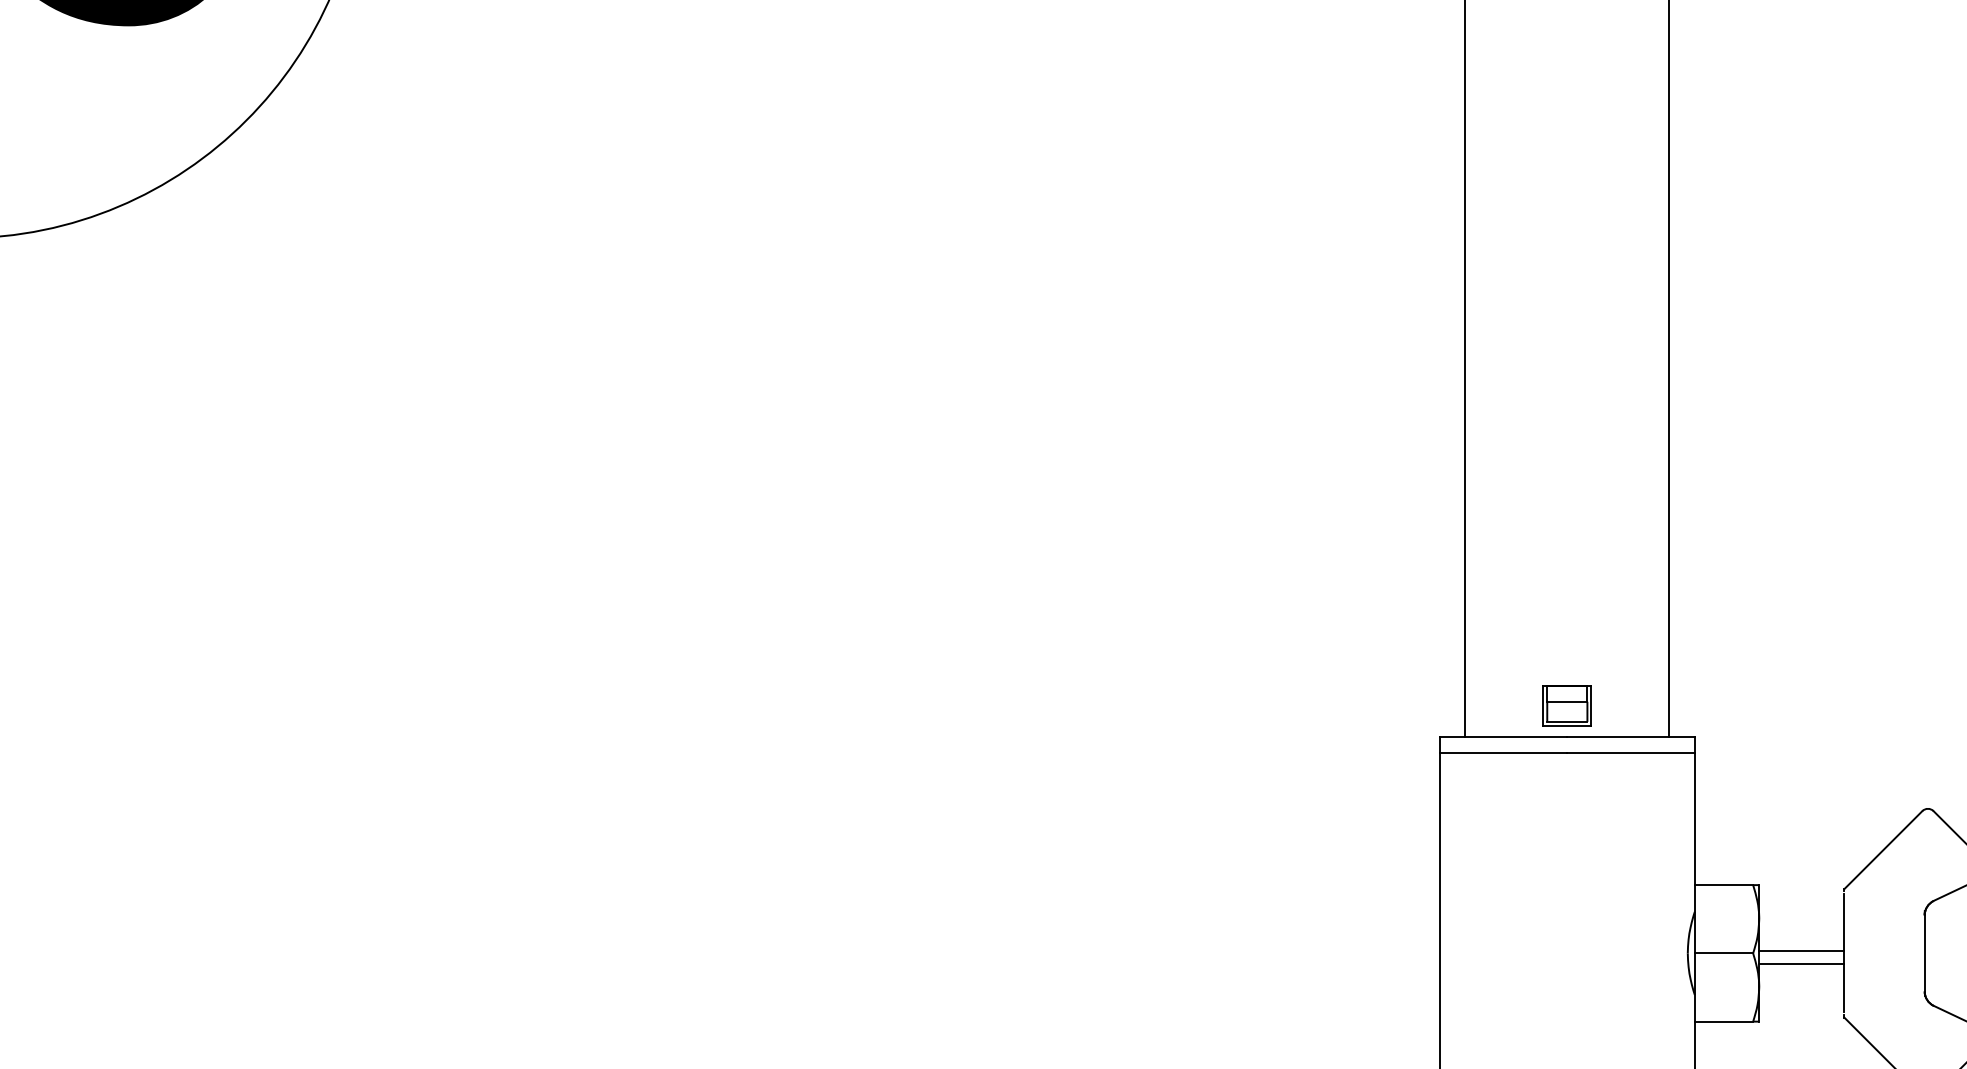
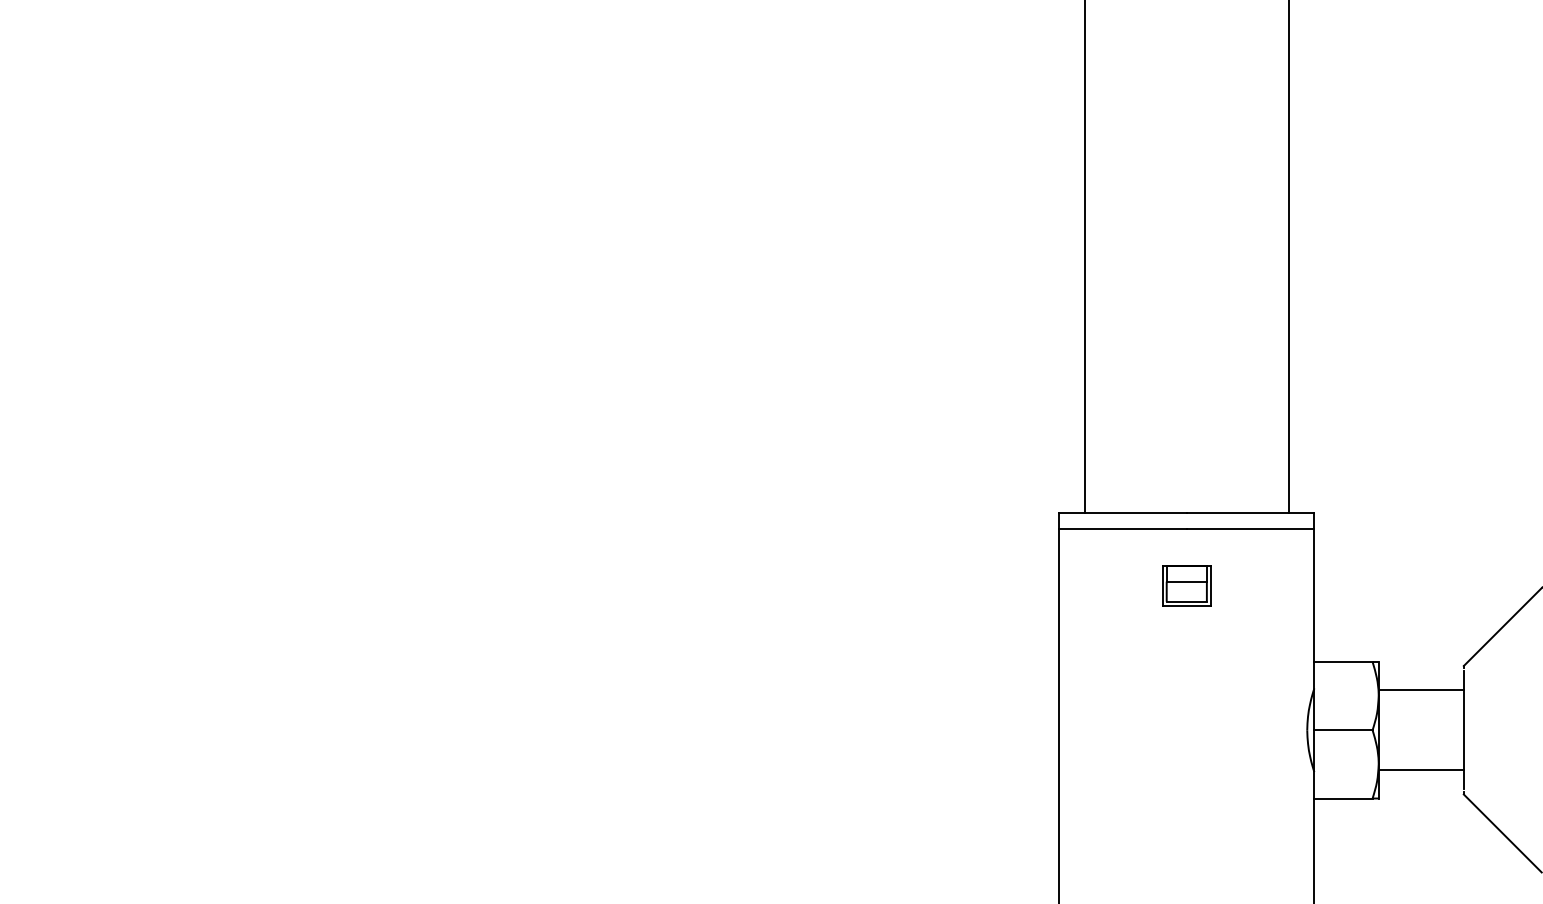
part: (1566, 705) -> (1185, 585), moved
line: (1801, 950) -> (1420, 770), moved
line: (1801, 964) -> (1420, 690), moved

